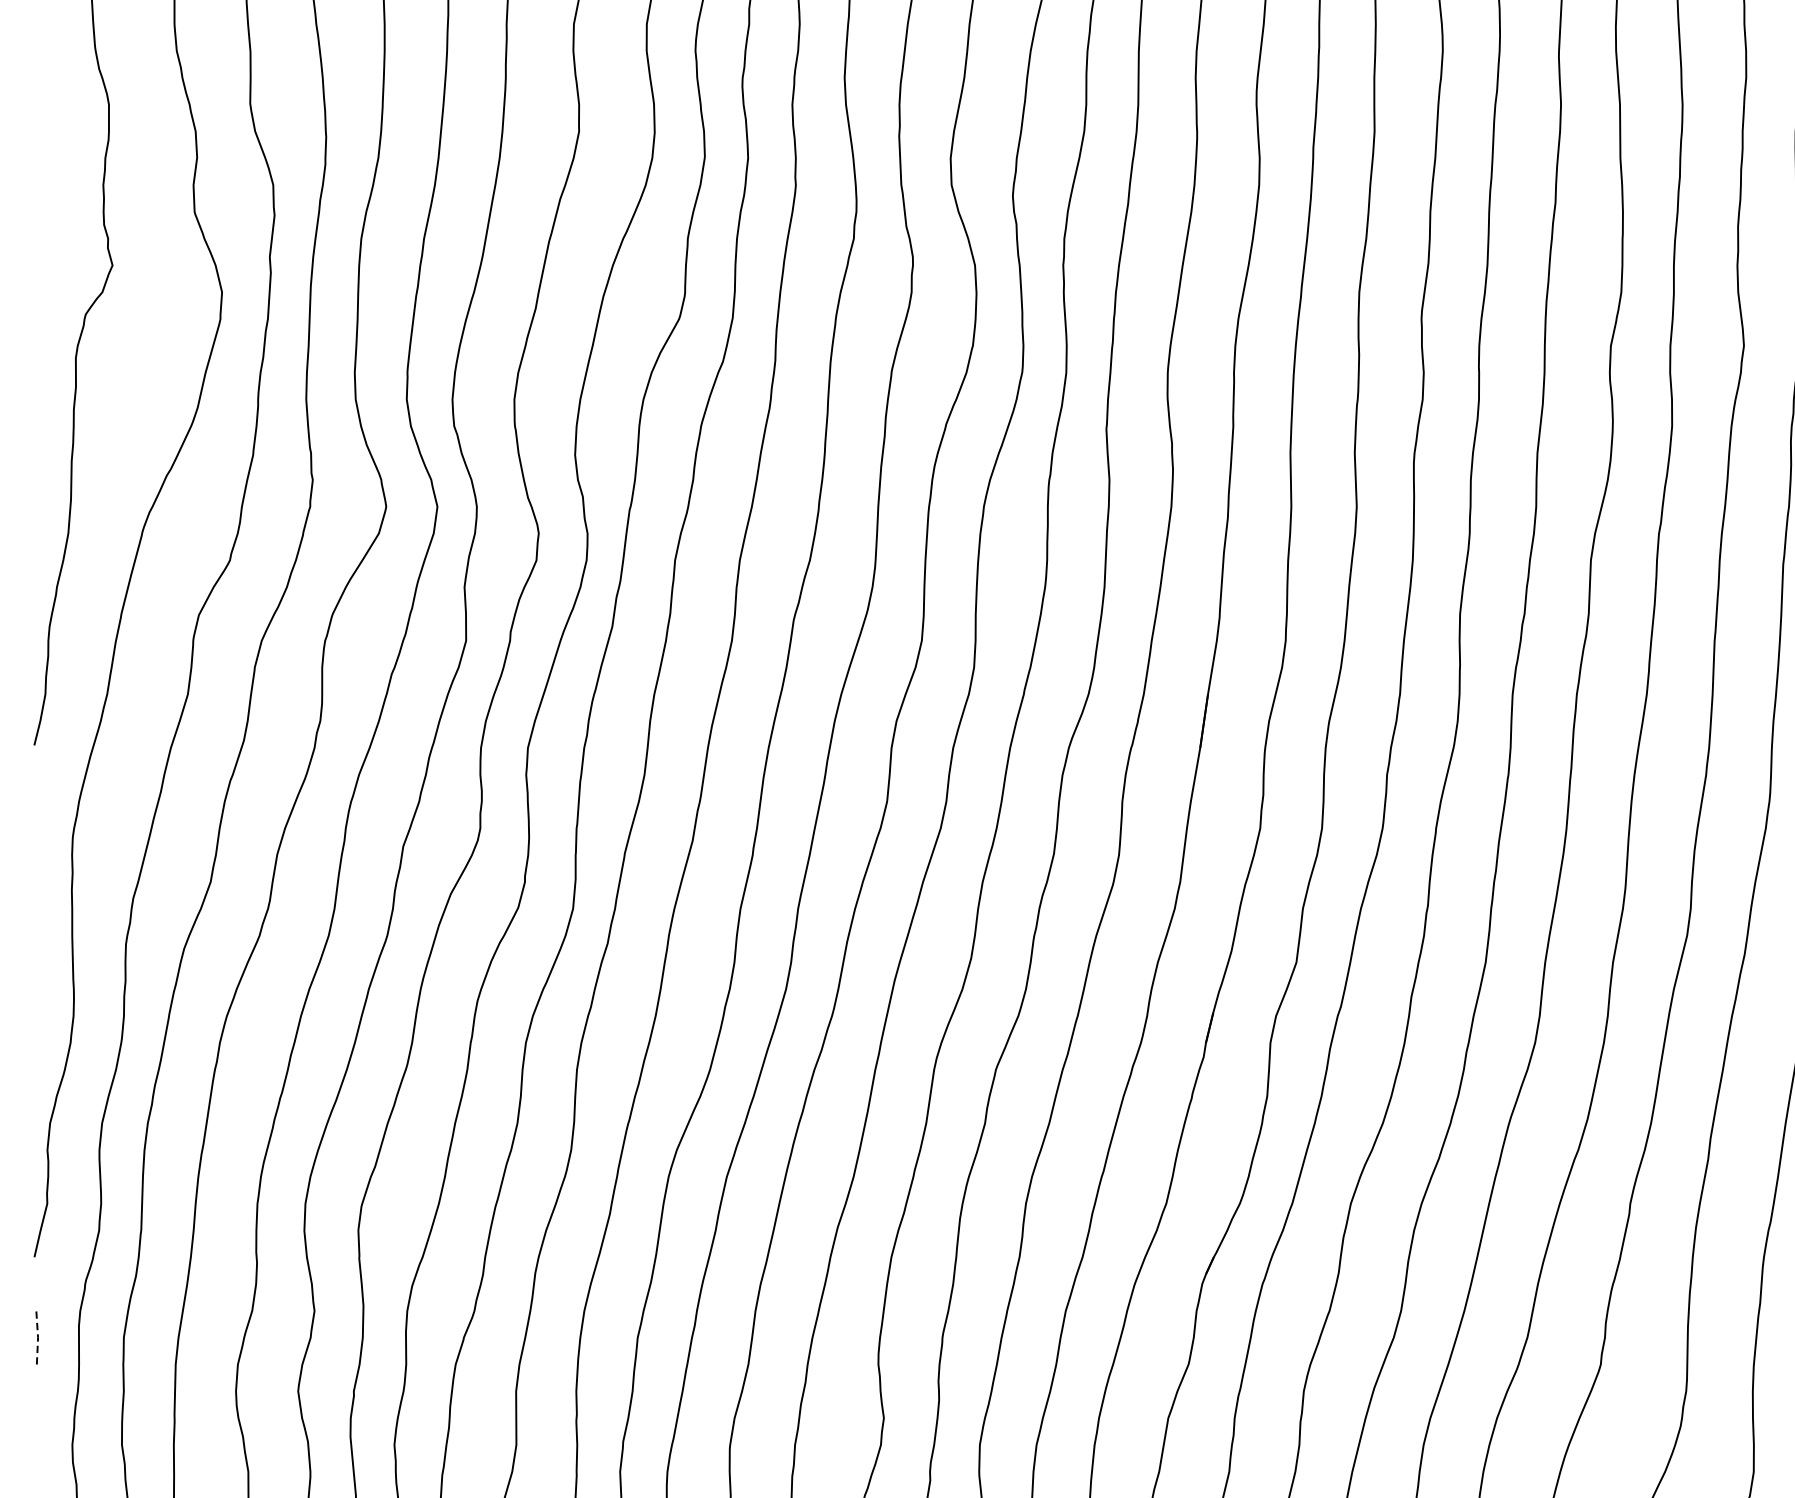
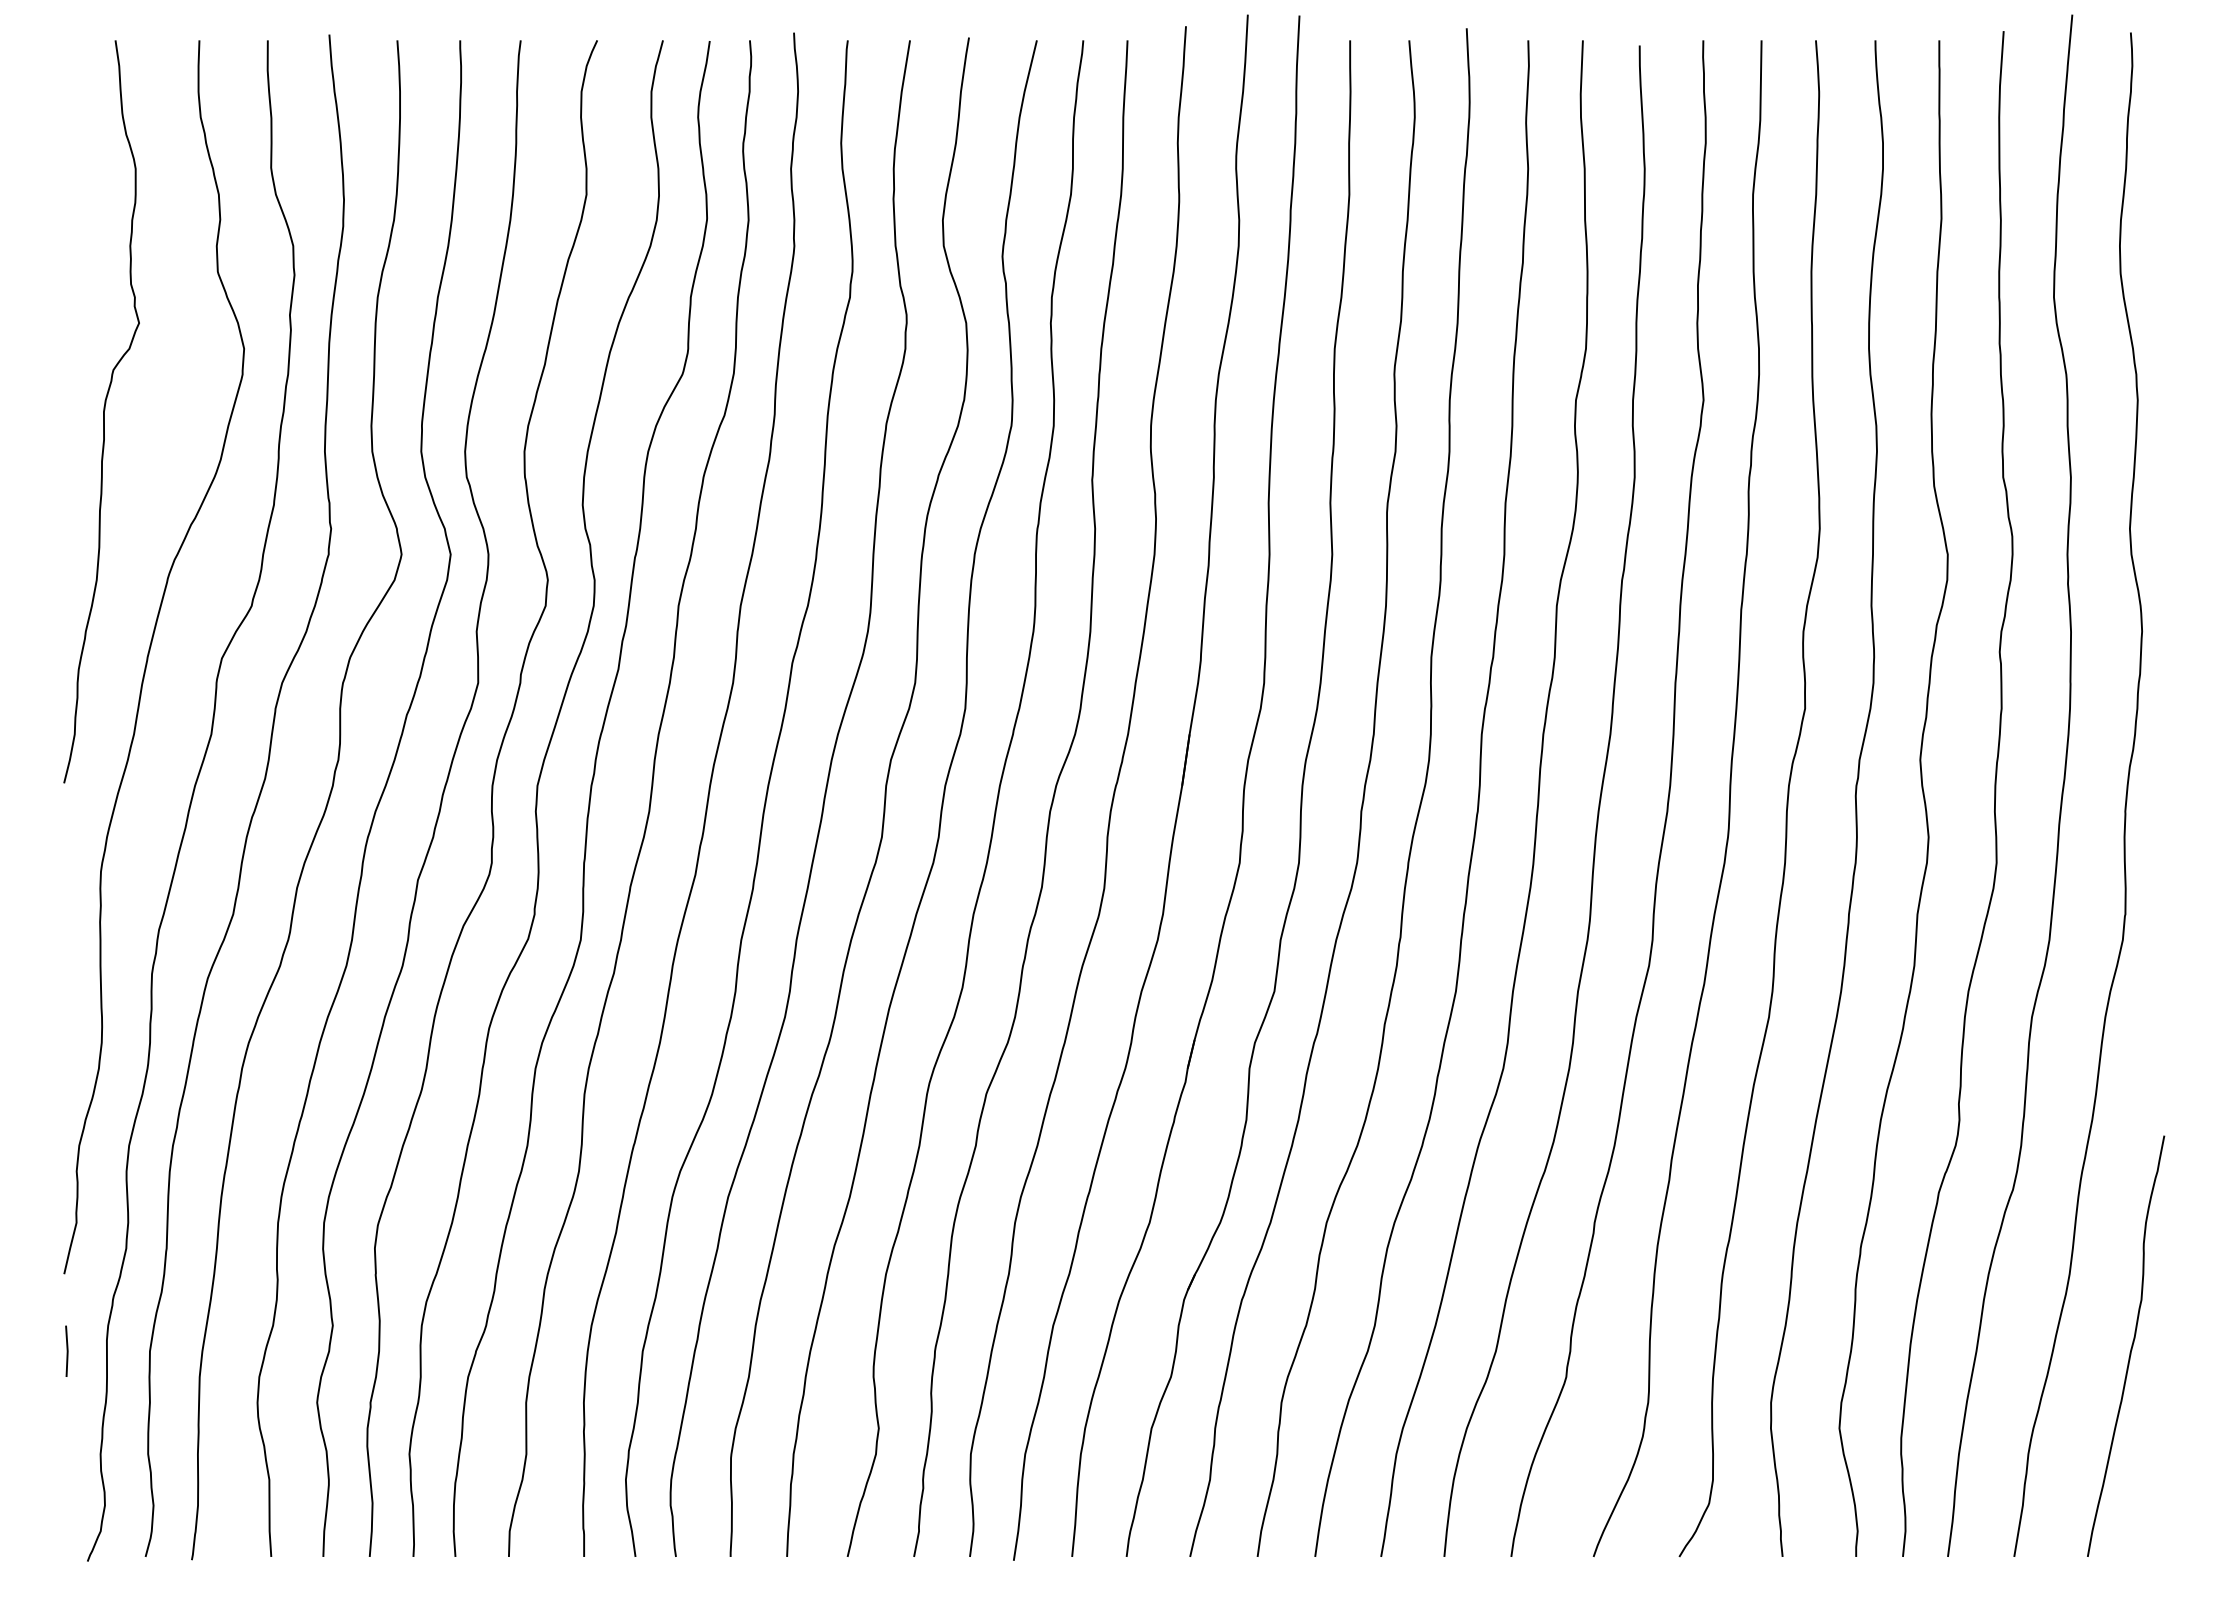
line: (37, 1337) -> (67, 1351), dashed -> solid

